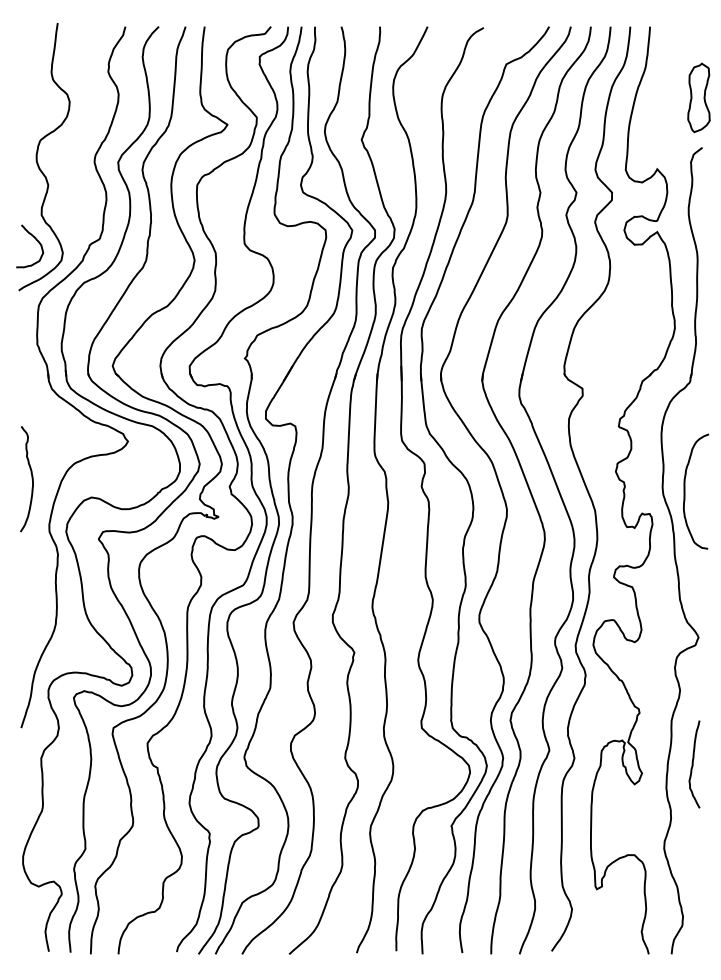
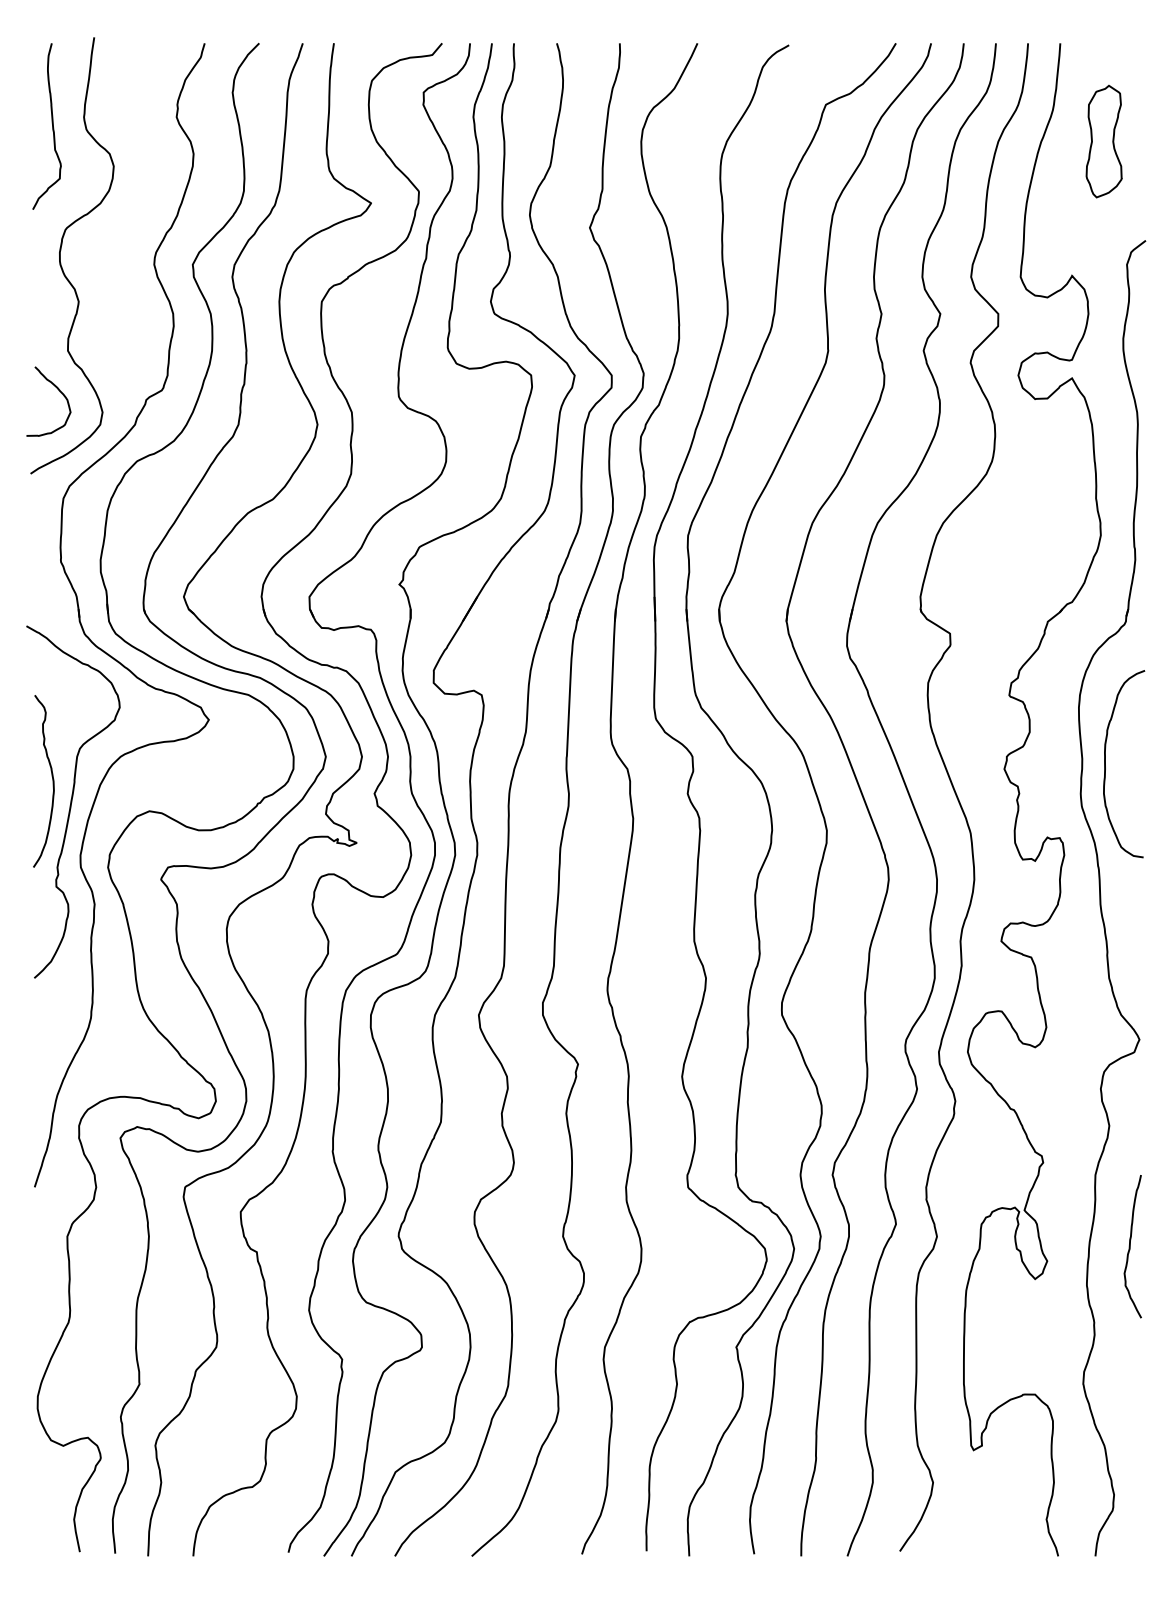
curve: (31, 77) -> (51, 126), added
part: (698, 97) -> (1103, 140), moved
curve: (44, 491) -> (72, 801), added
curve: (685, 491) -> (1106, 763), moved

